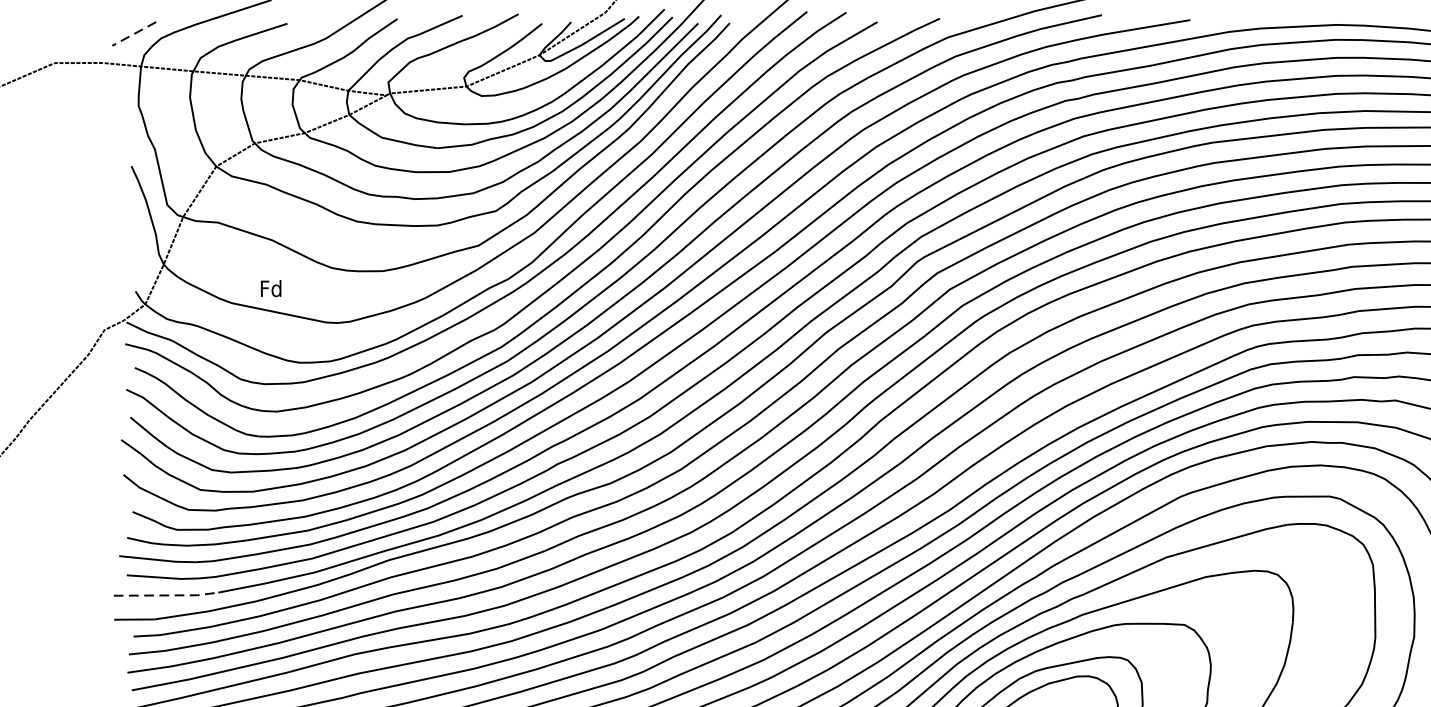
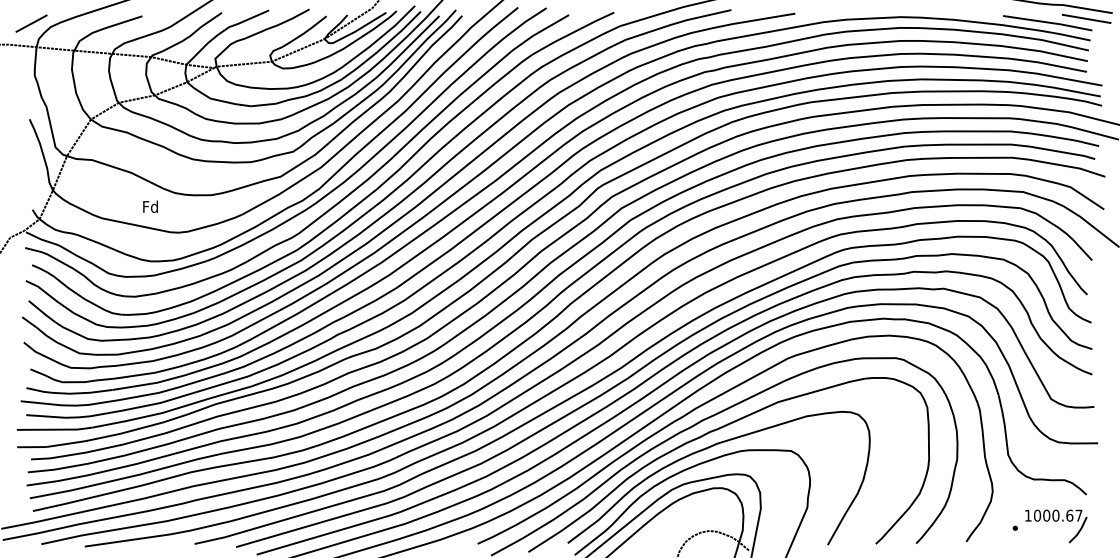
line: (134, 33) -> (31, 23), dashed -> solid
text: (271, 288) -> (150, 206), moved
line: (167, 595) -> (55, 429), dashed -> solid

